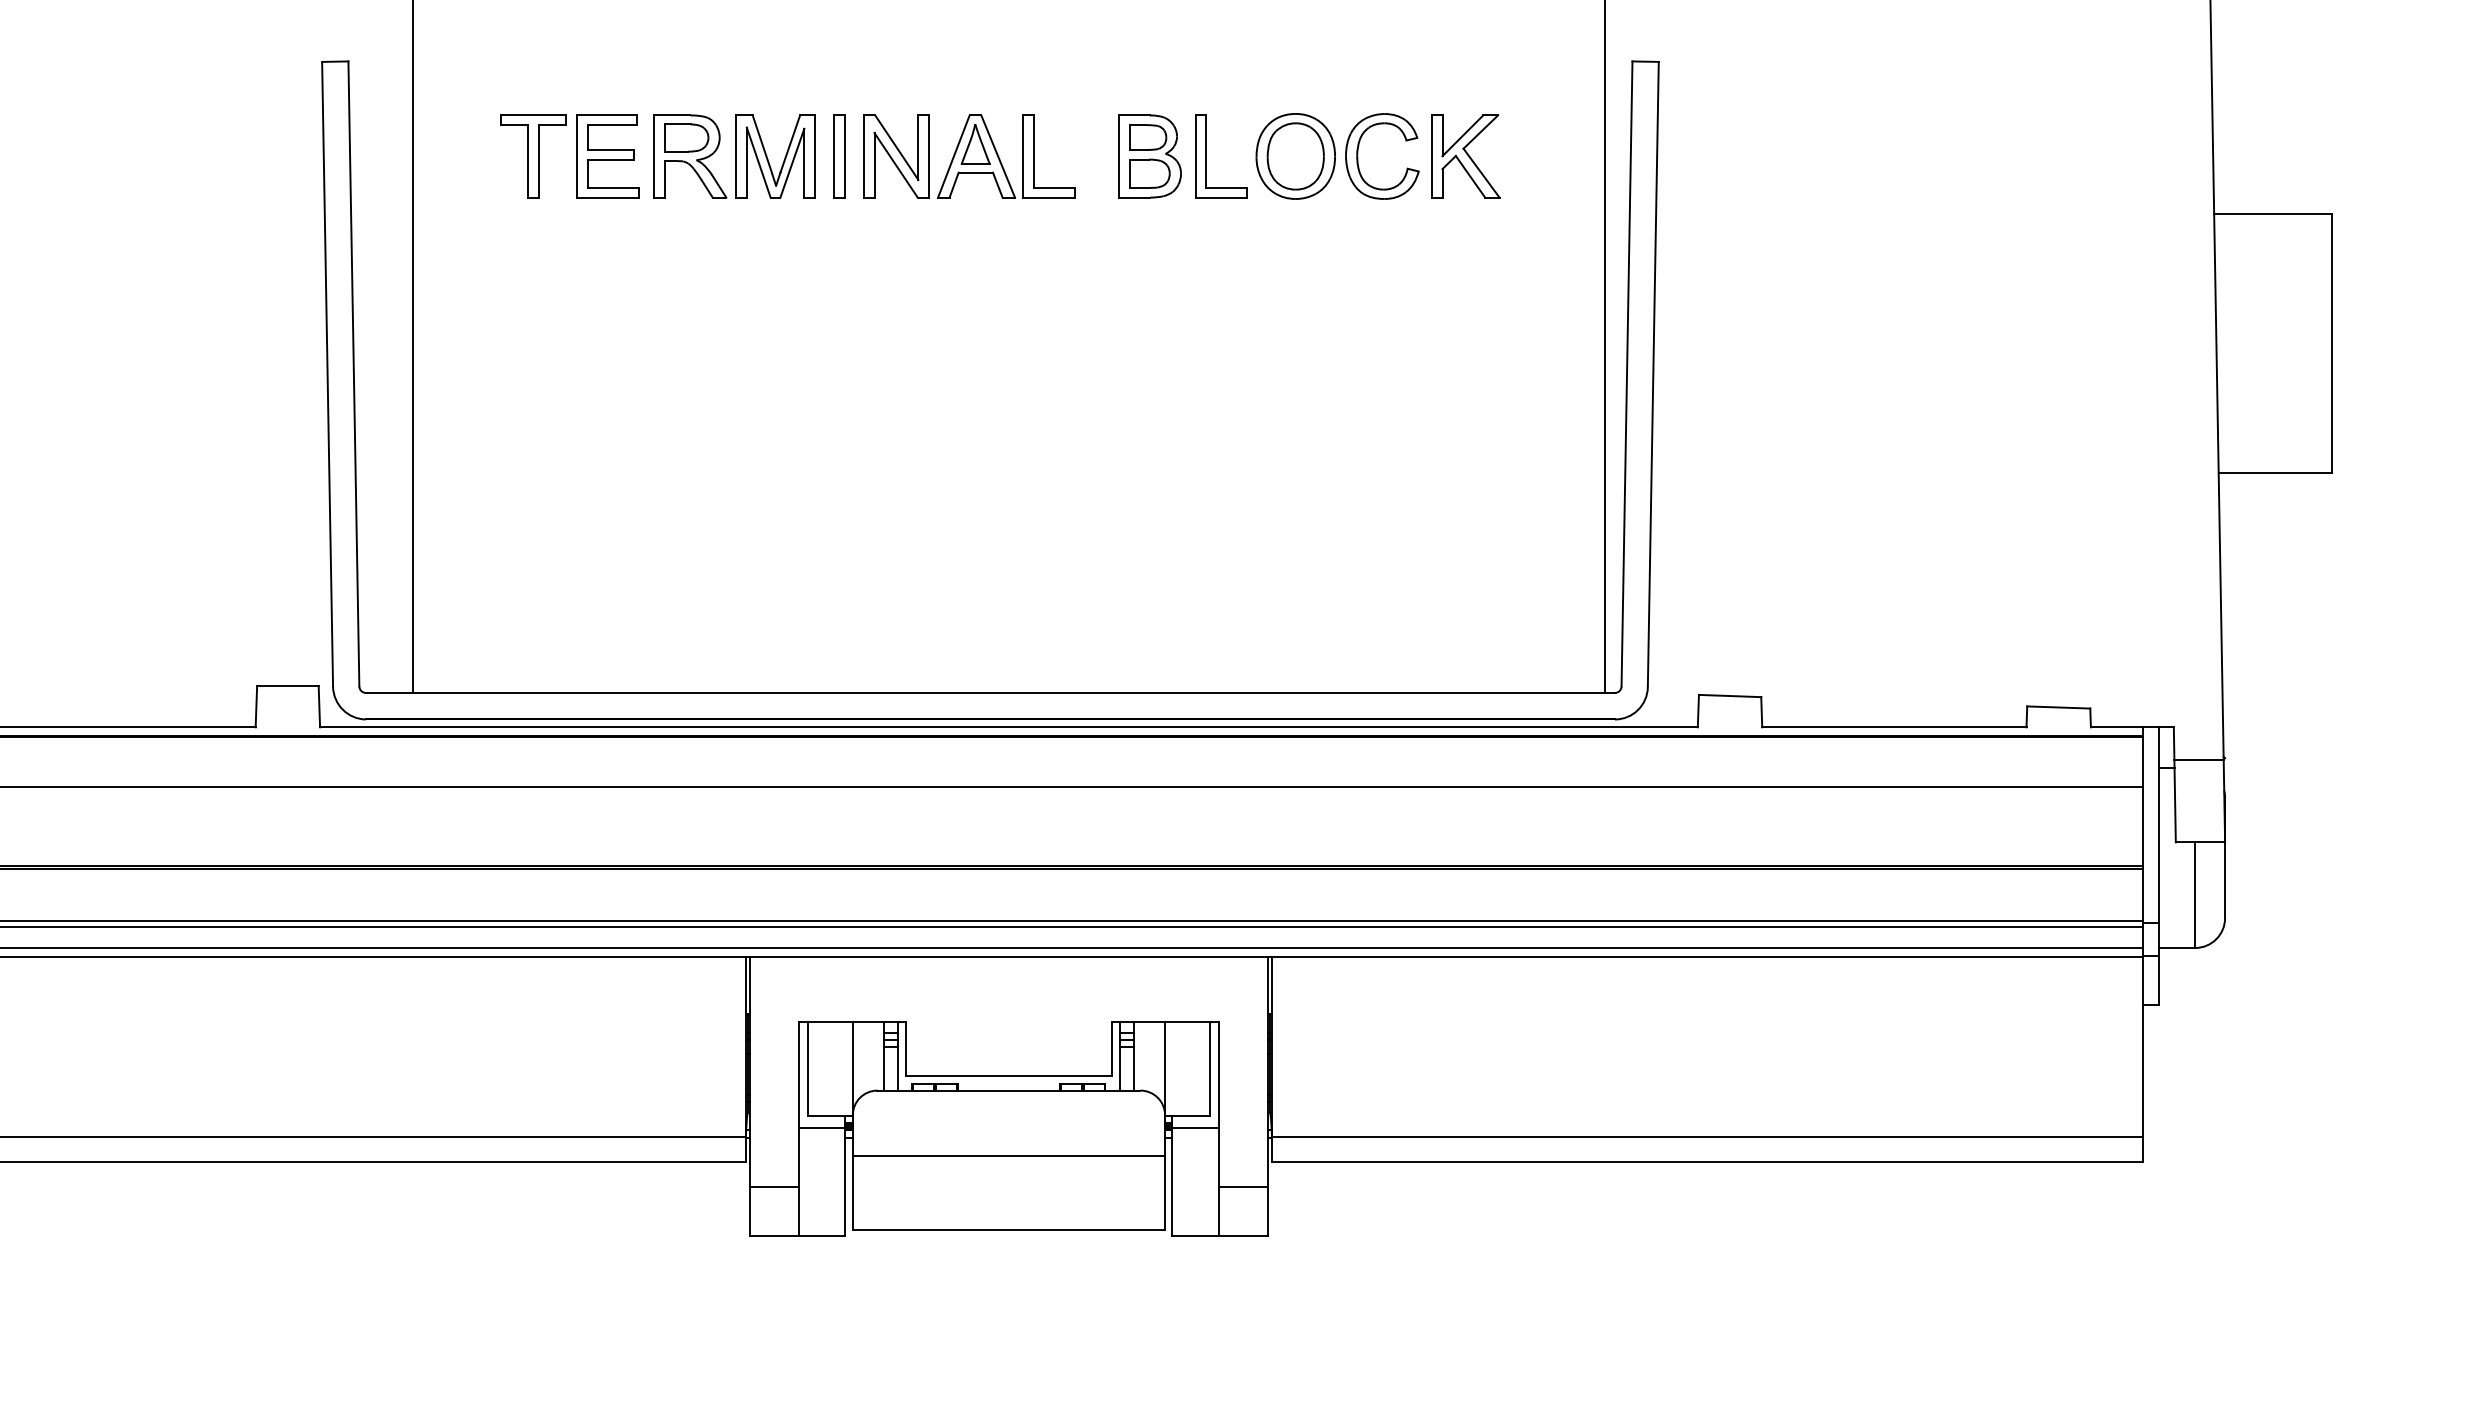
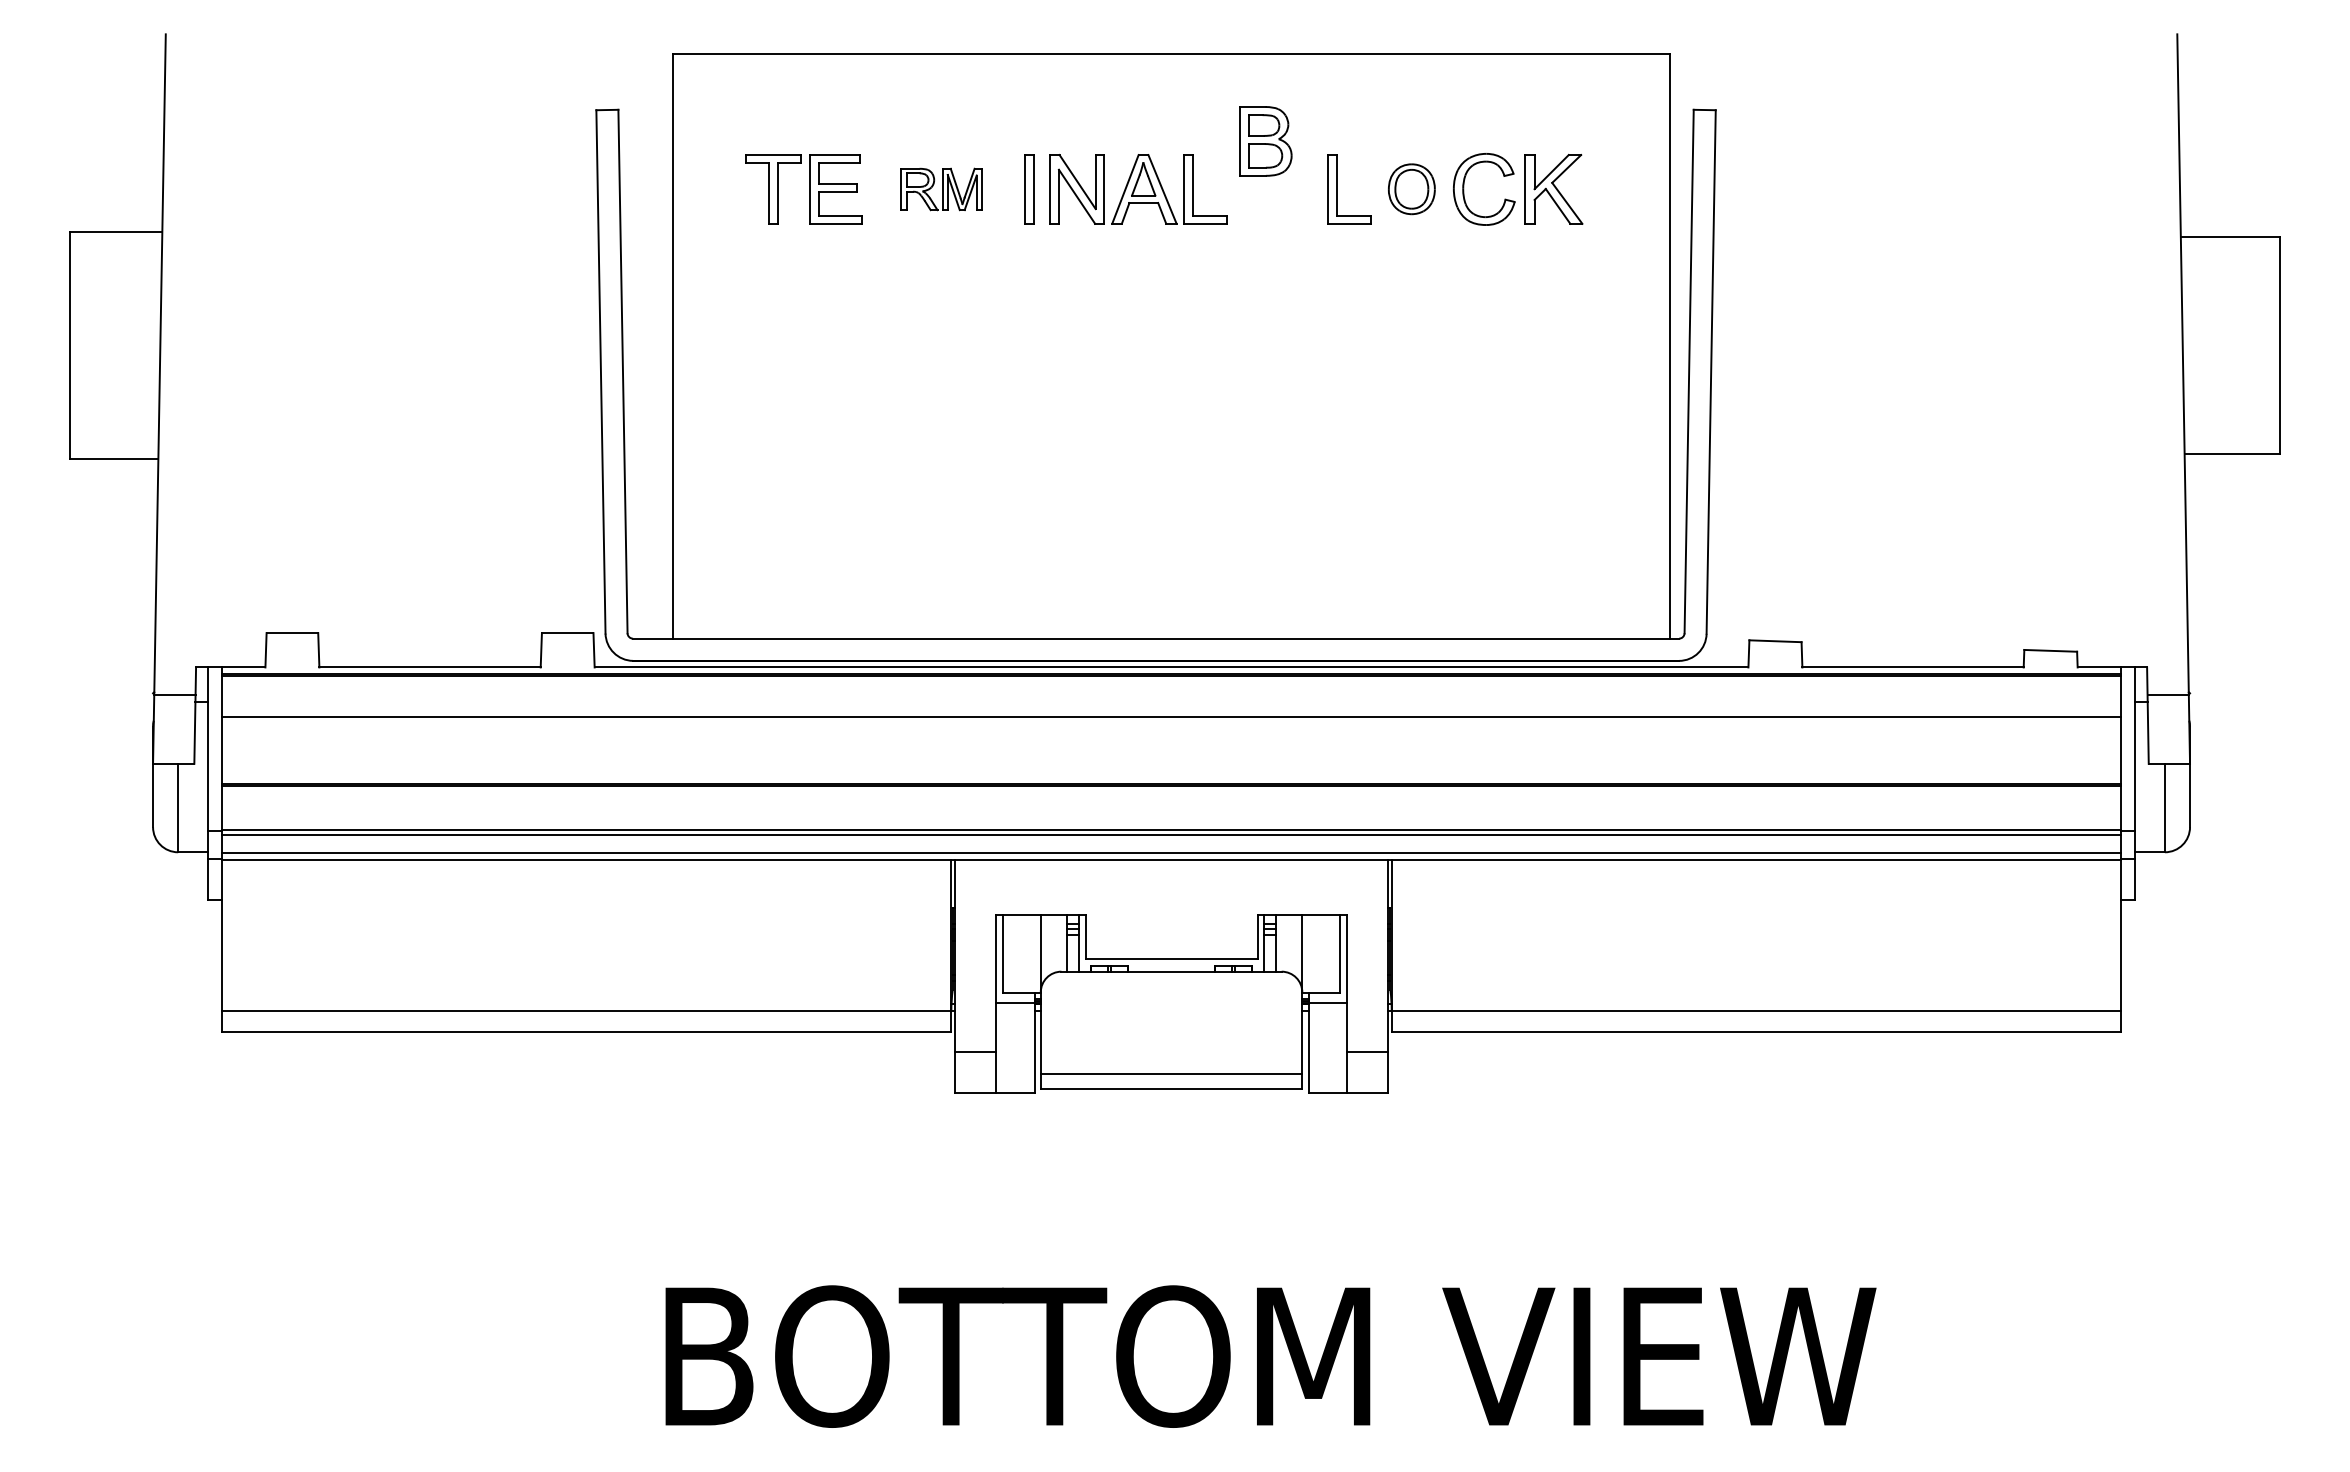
part: (1295, 155) -> (1411, 188), size x0.7
part: (734, 156) -> (941, 189), size x0.6
part: (1149, 156) -> (1265, 141), moved
line: (1008, 1156) -> (1171, 1073), moved

